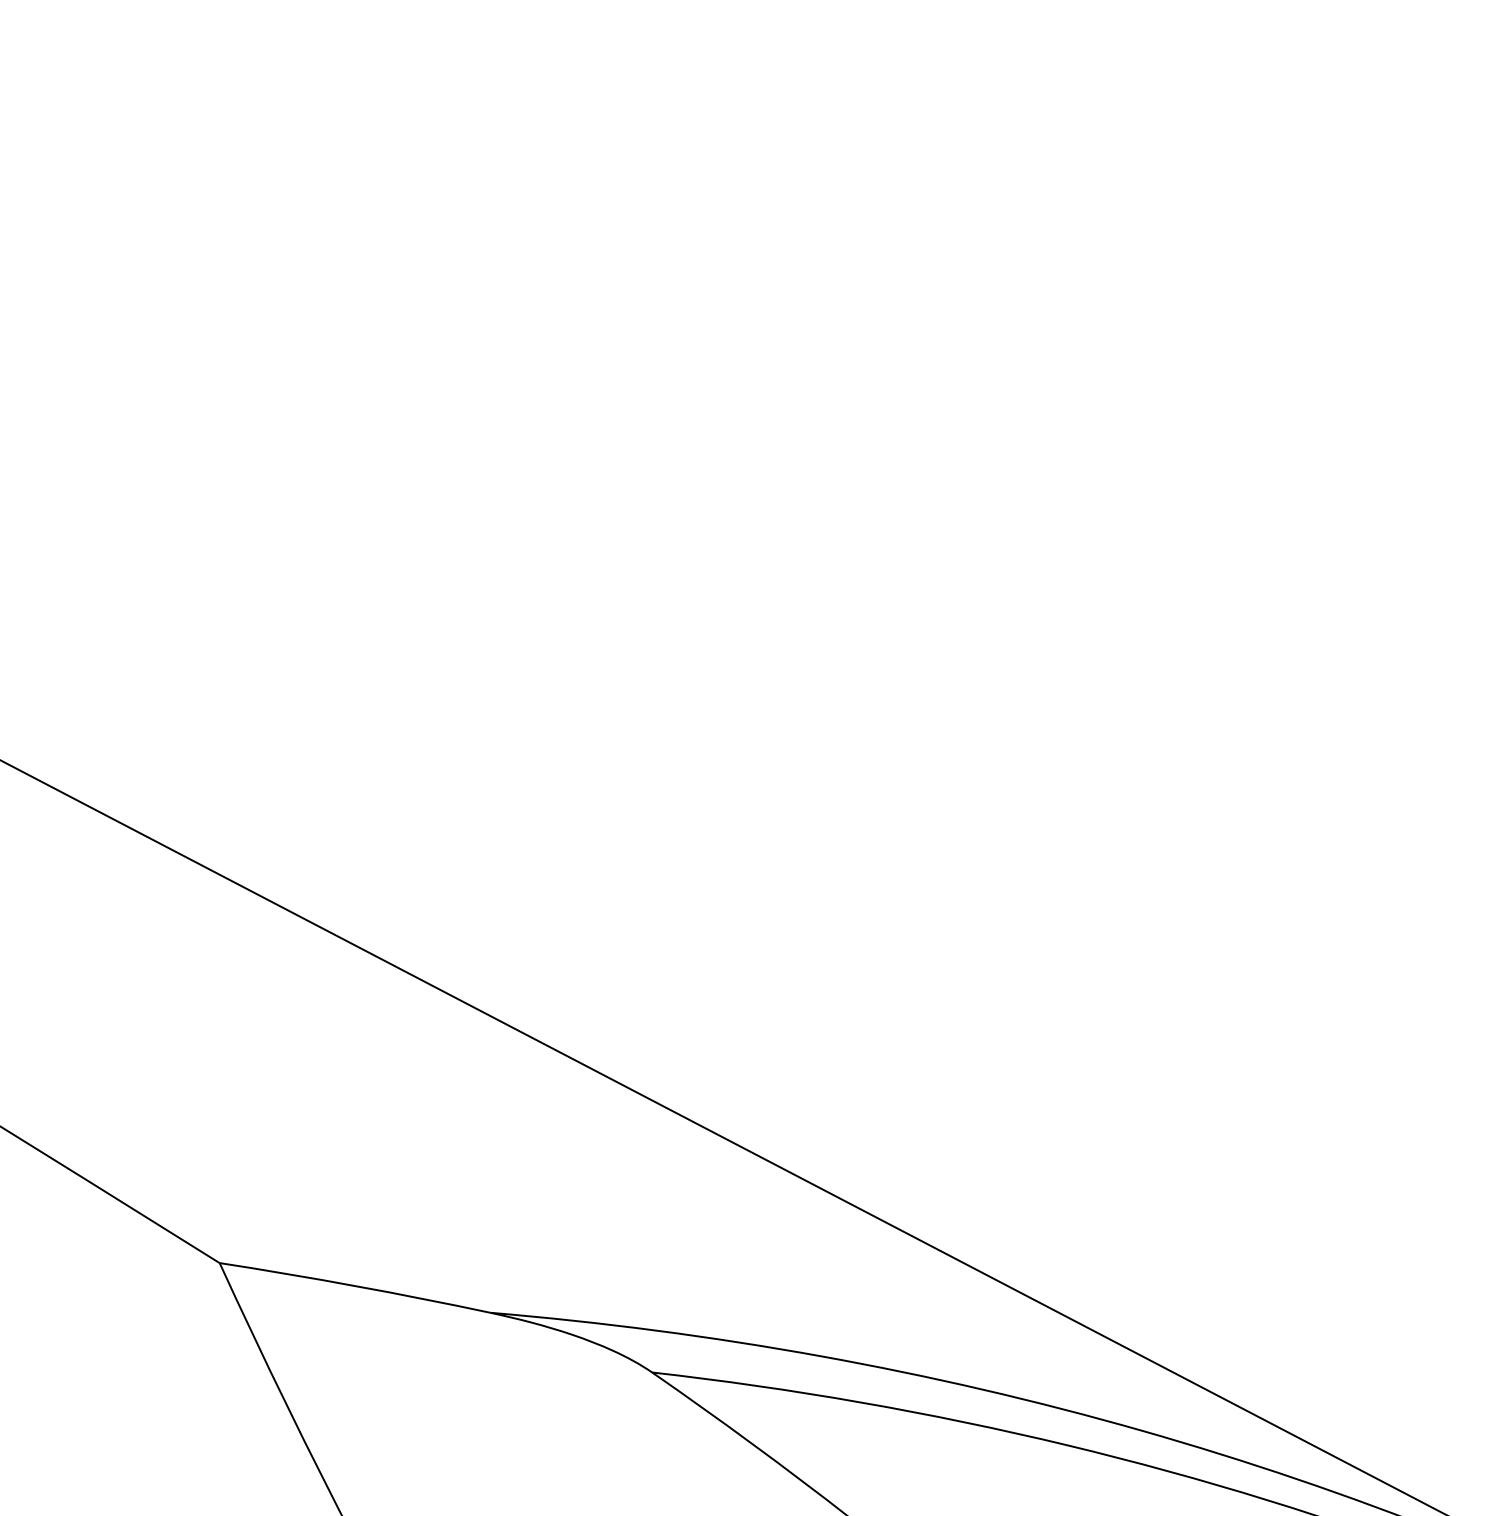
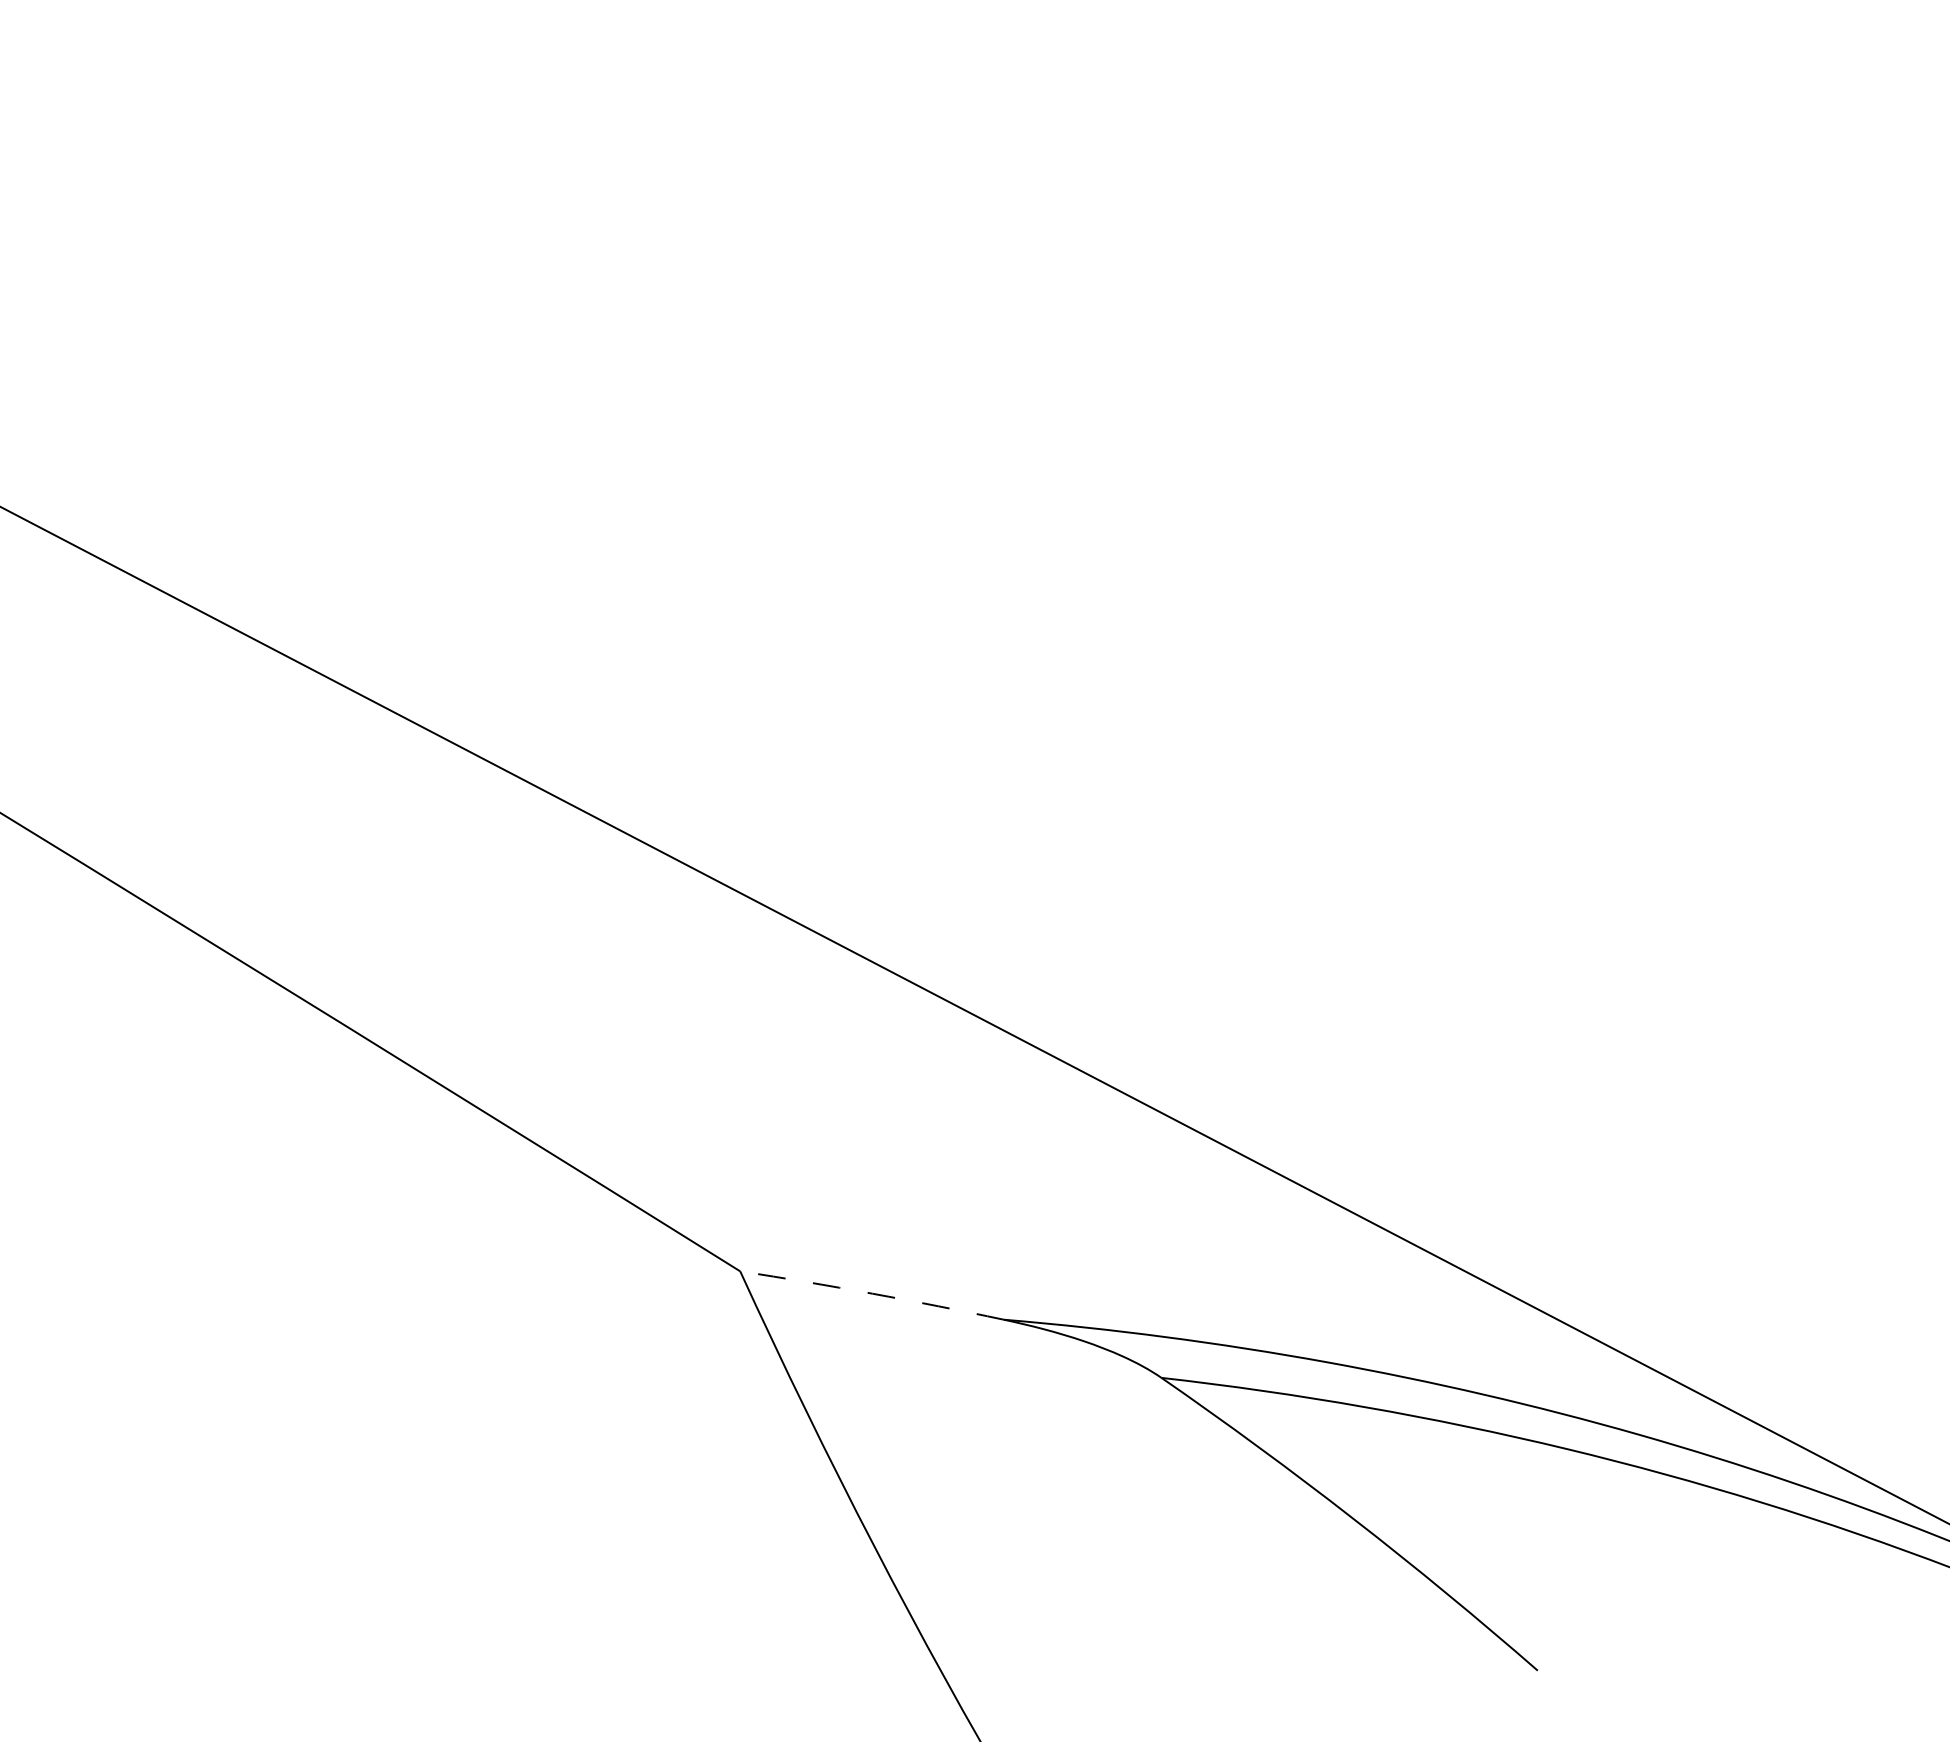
arc: (355, 1285) -> (872, 1293), solid -> dashed

